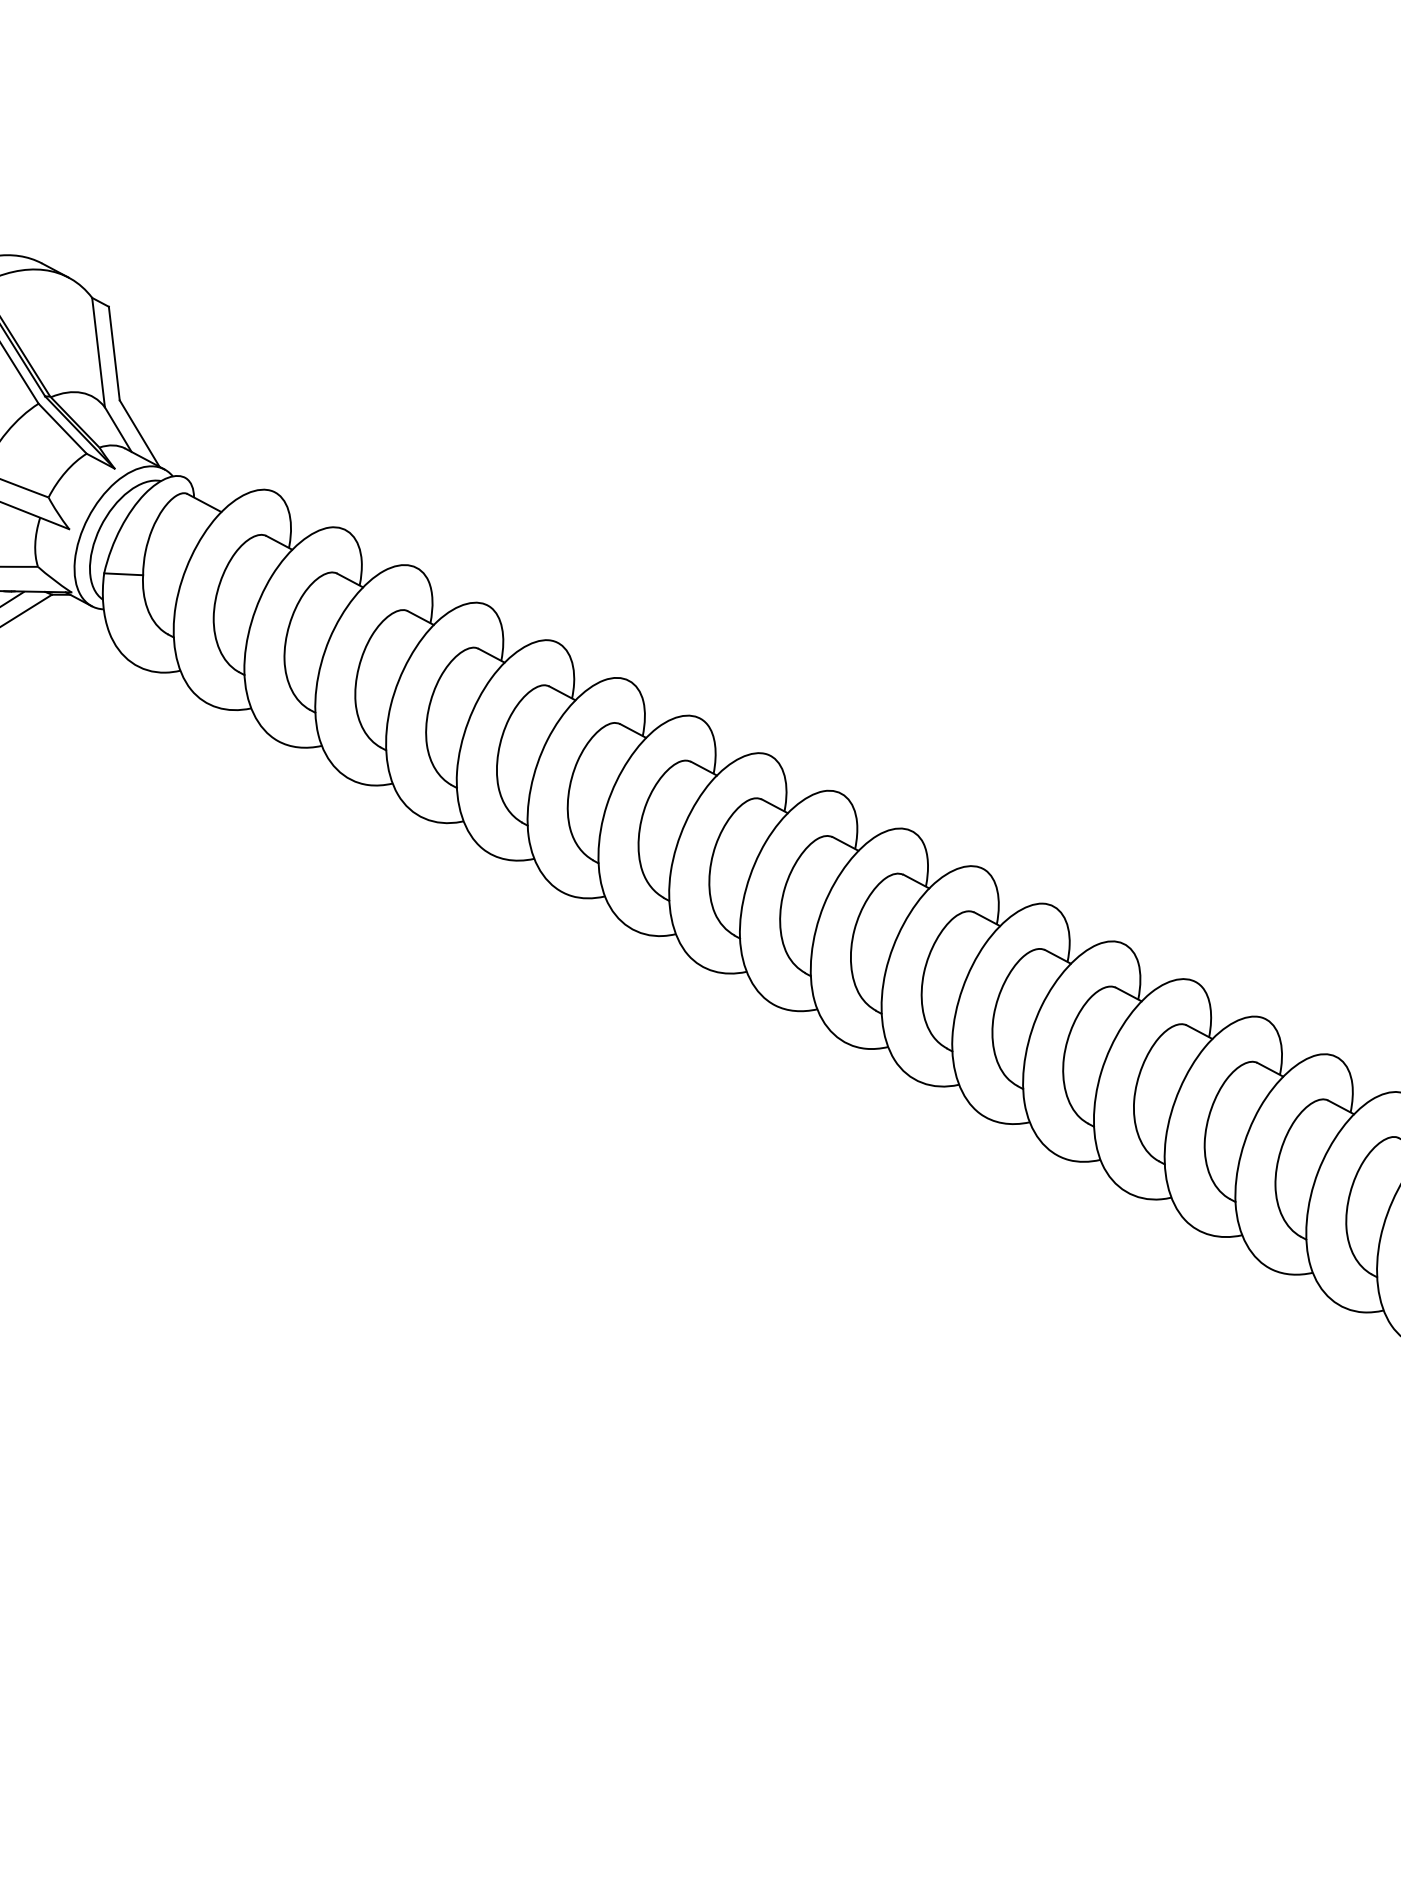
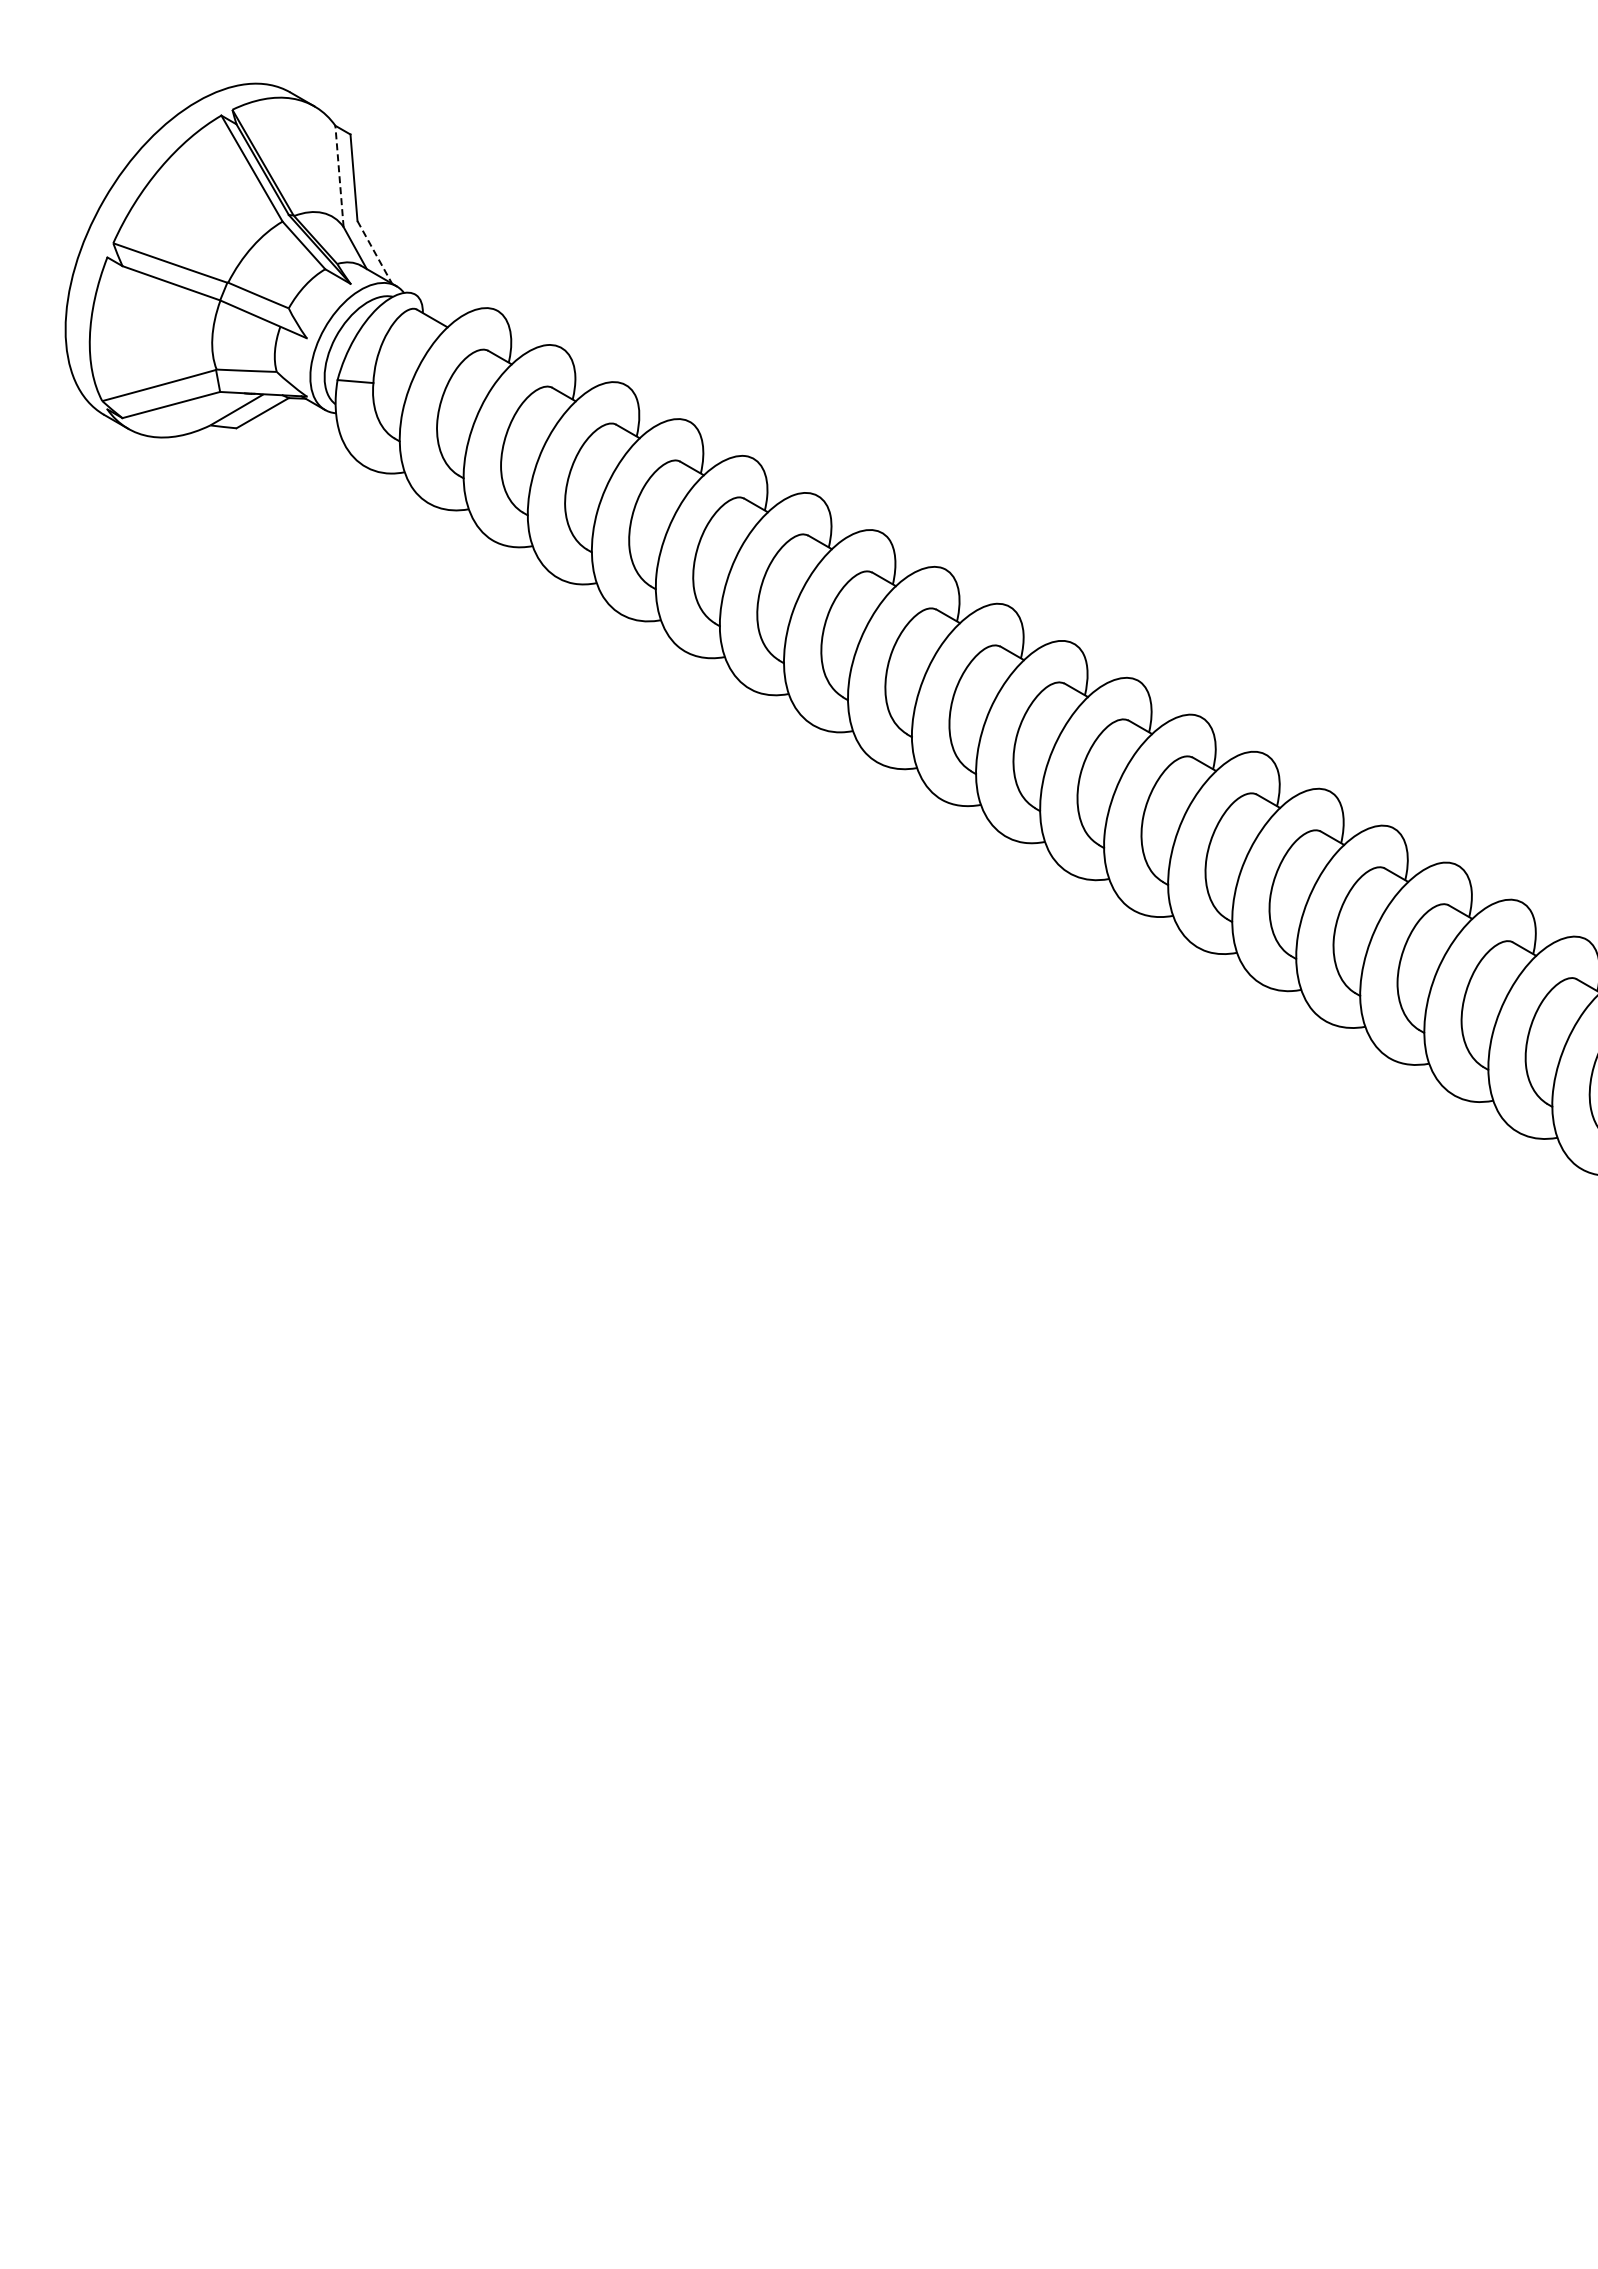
line: (98, 352) -> (339, 176), solid -> dashed
line: (139, 433) -> (374, 252), solid -> dashed

